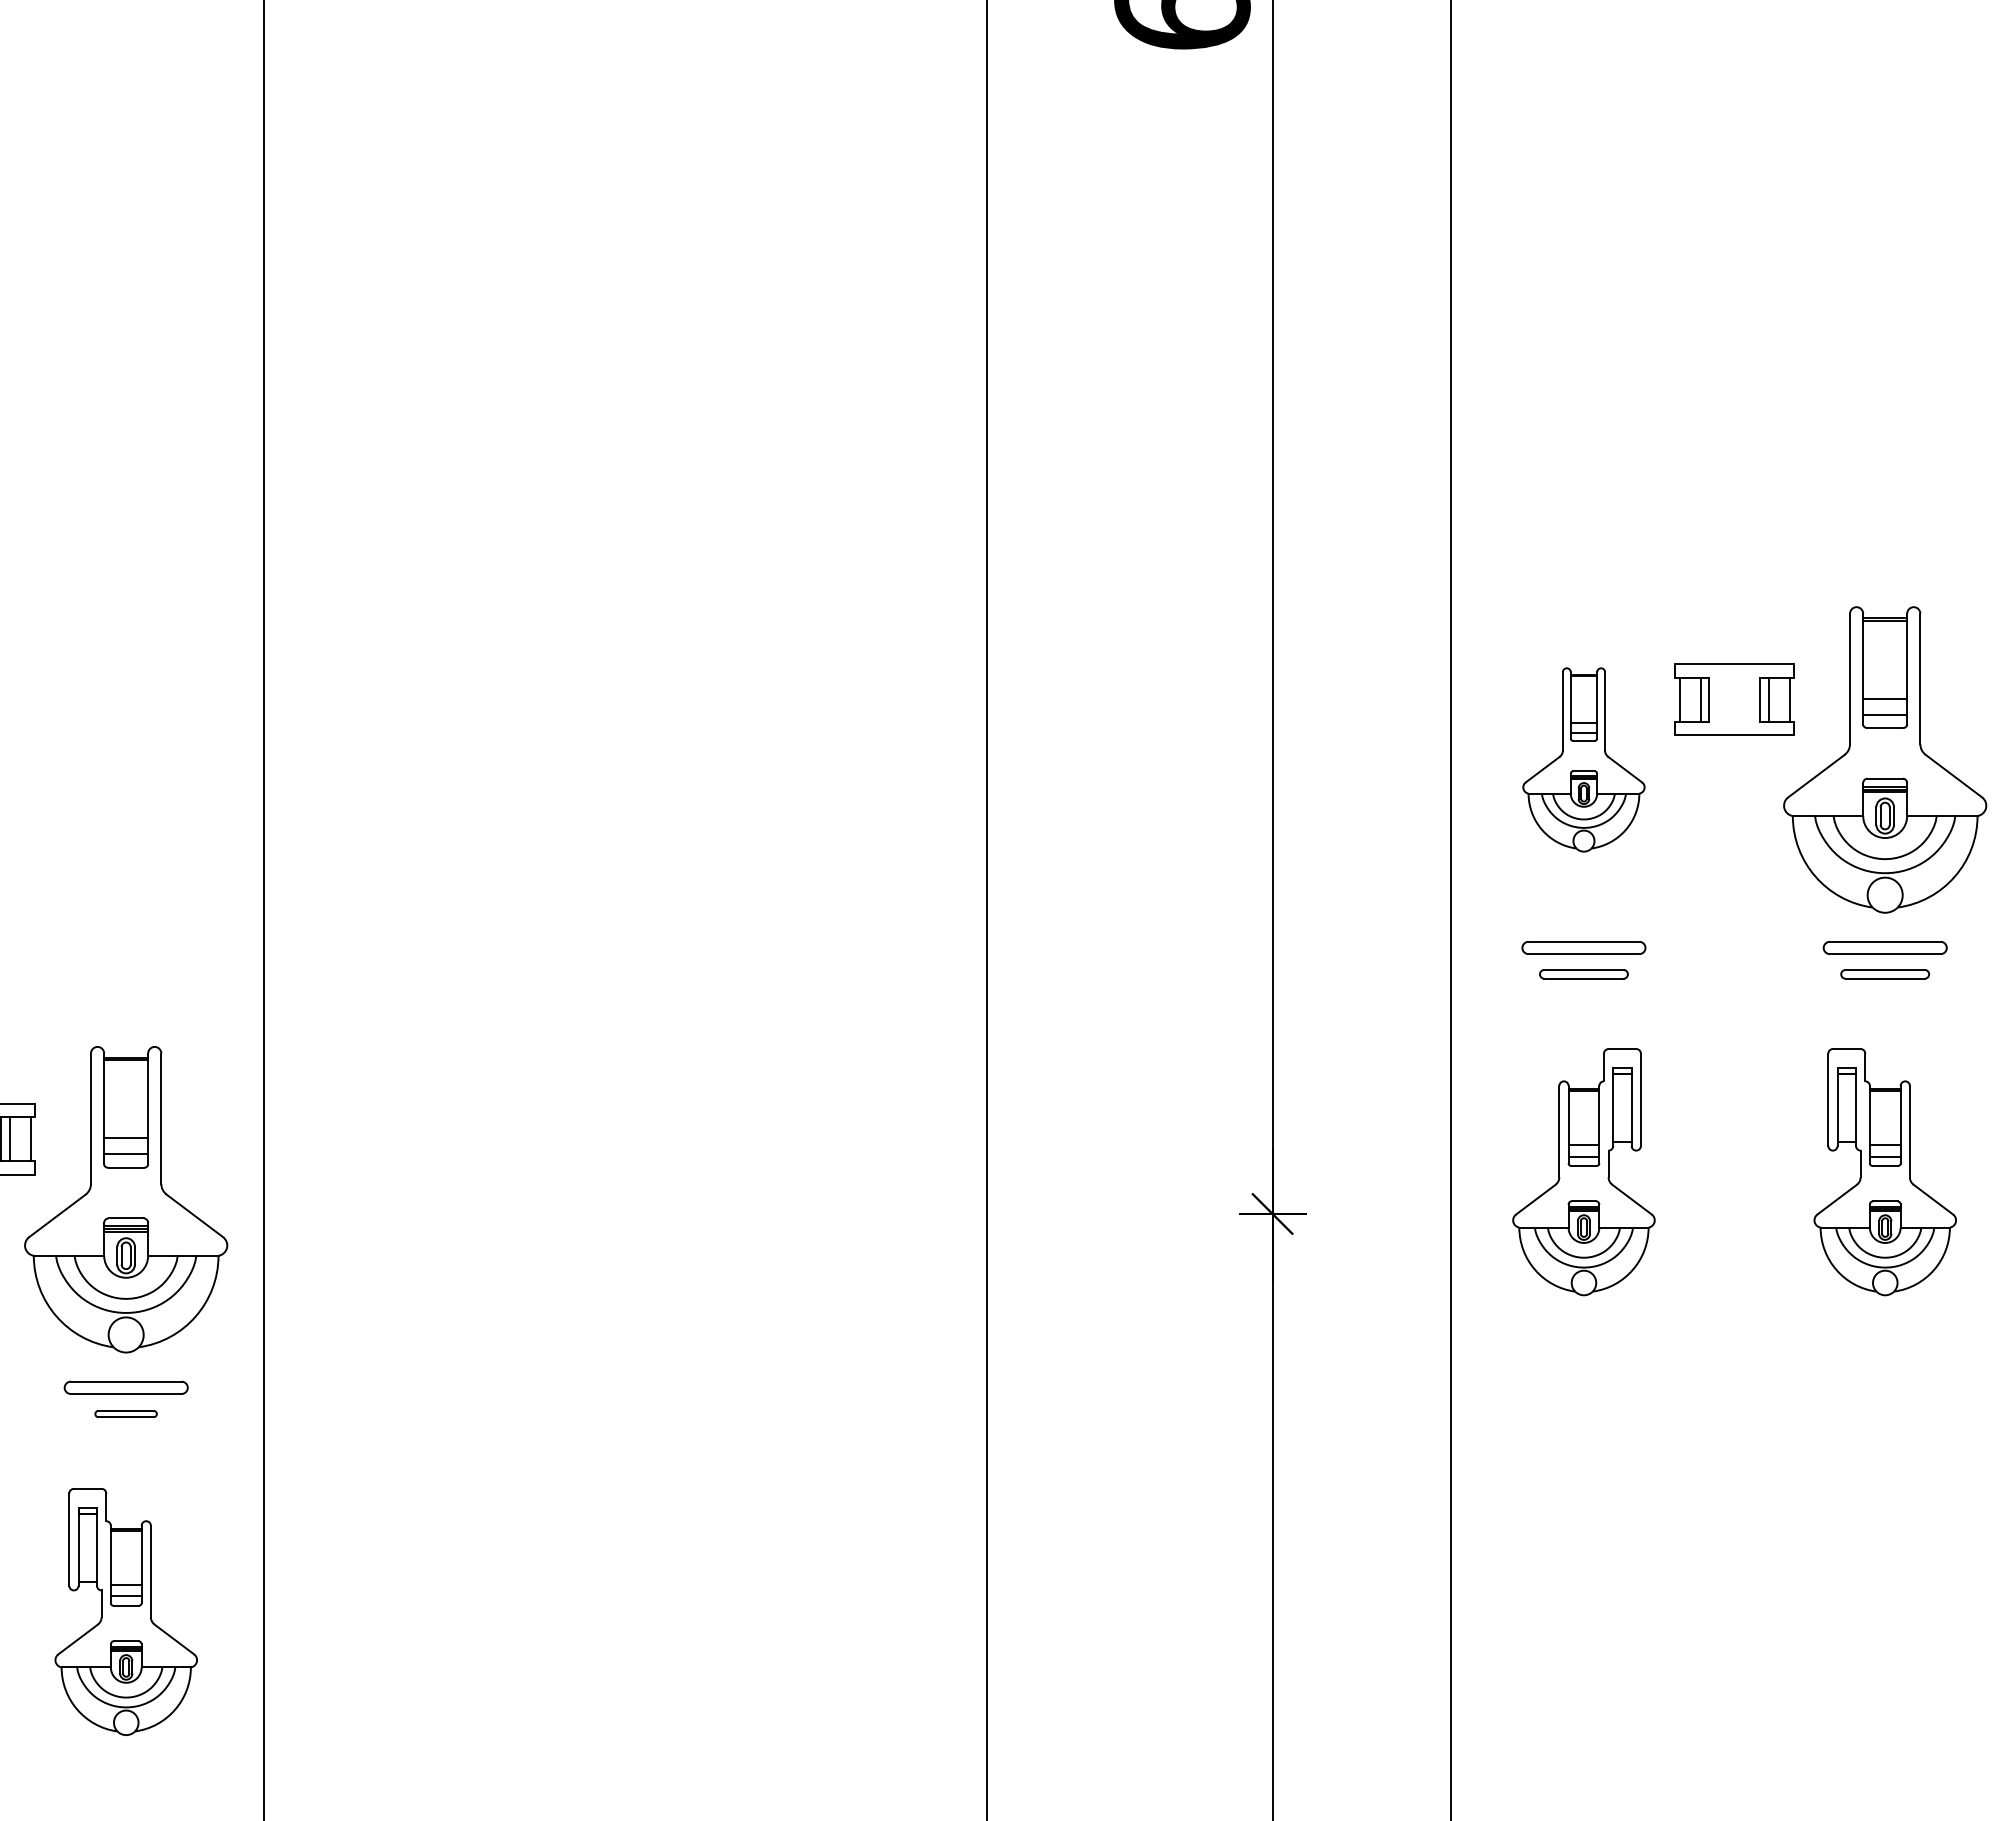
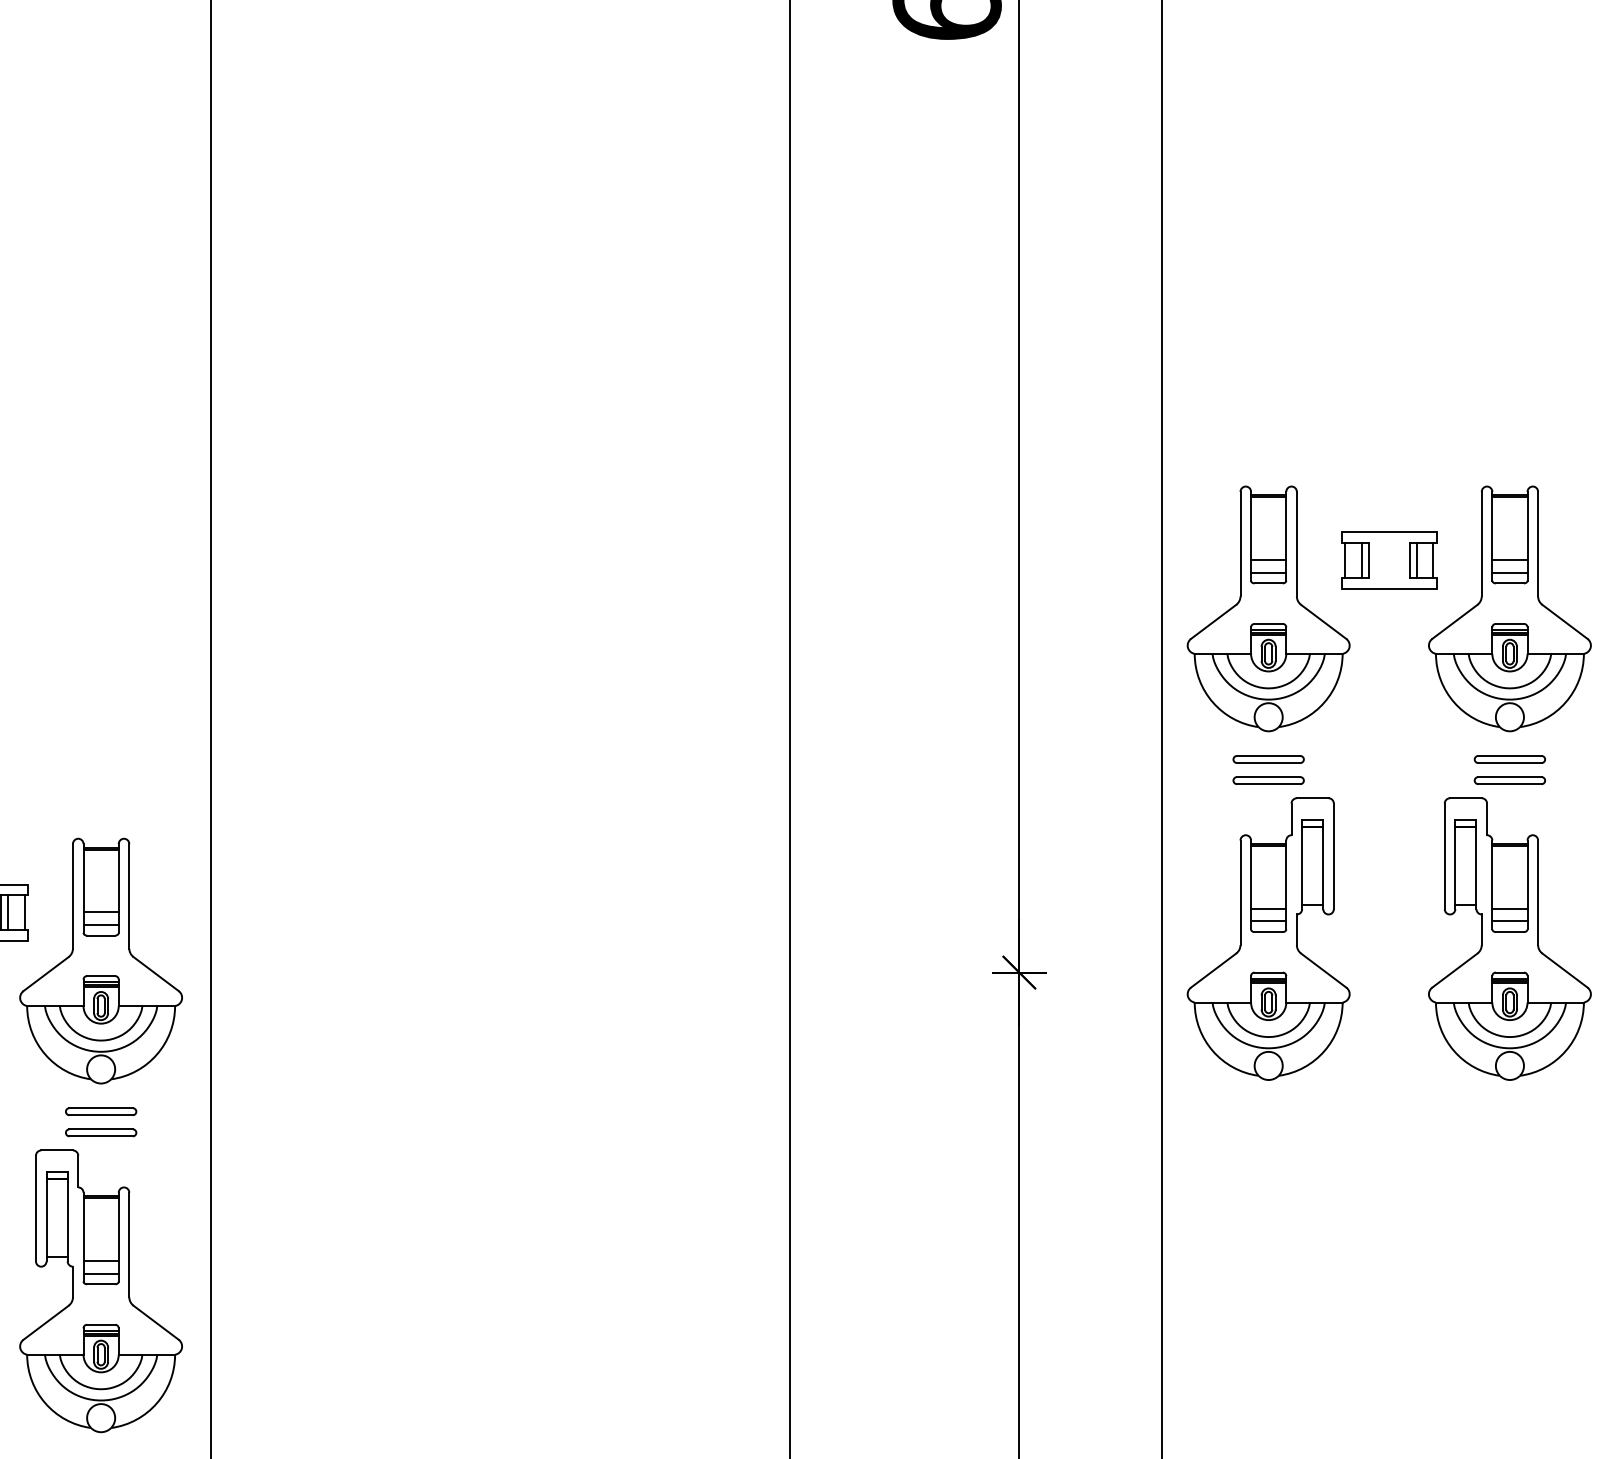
part: (1583, 759) -> (1268, 608), size x1.67
part: (1583, 947) -> (1268, 759), size x0.71
part: (1884, 947) -> (1509, 759), size x0.71
part: (1583, 1171) -> (1268, 938), size x1.43
part: (1885, 1171) -> (1510, 938), size x1.43
part: (125, 1387) -> (100, 1111), size x0.71
part: (125, 1413) -> (100, 1132), size x1.43
part: (126, 1611) -> (101, 1290), size x1.43

